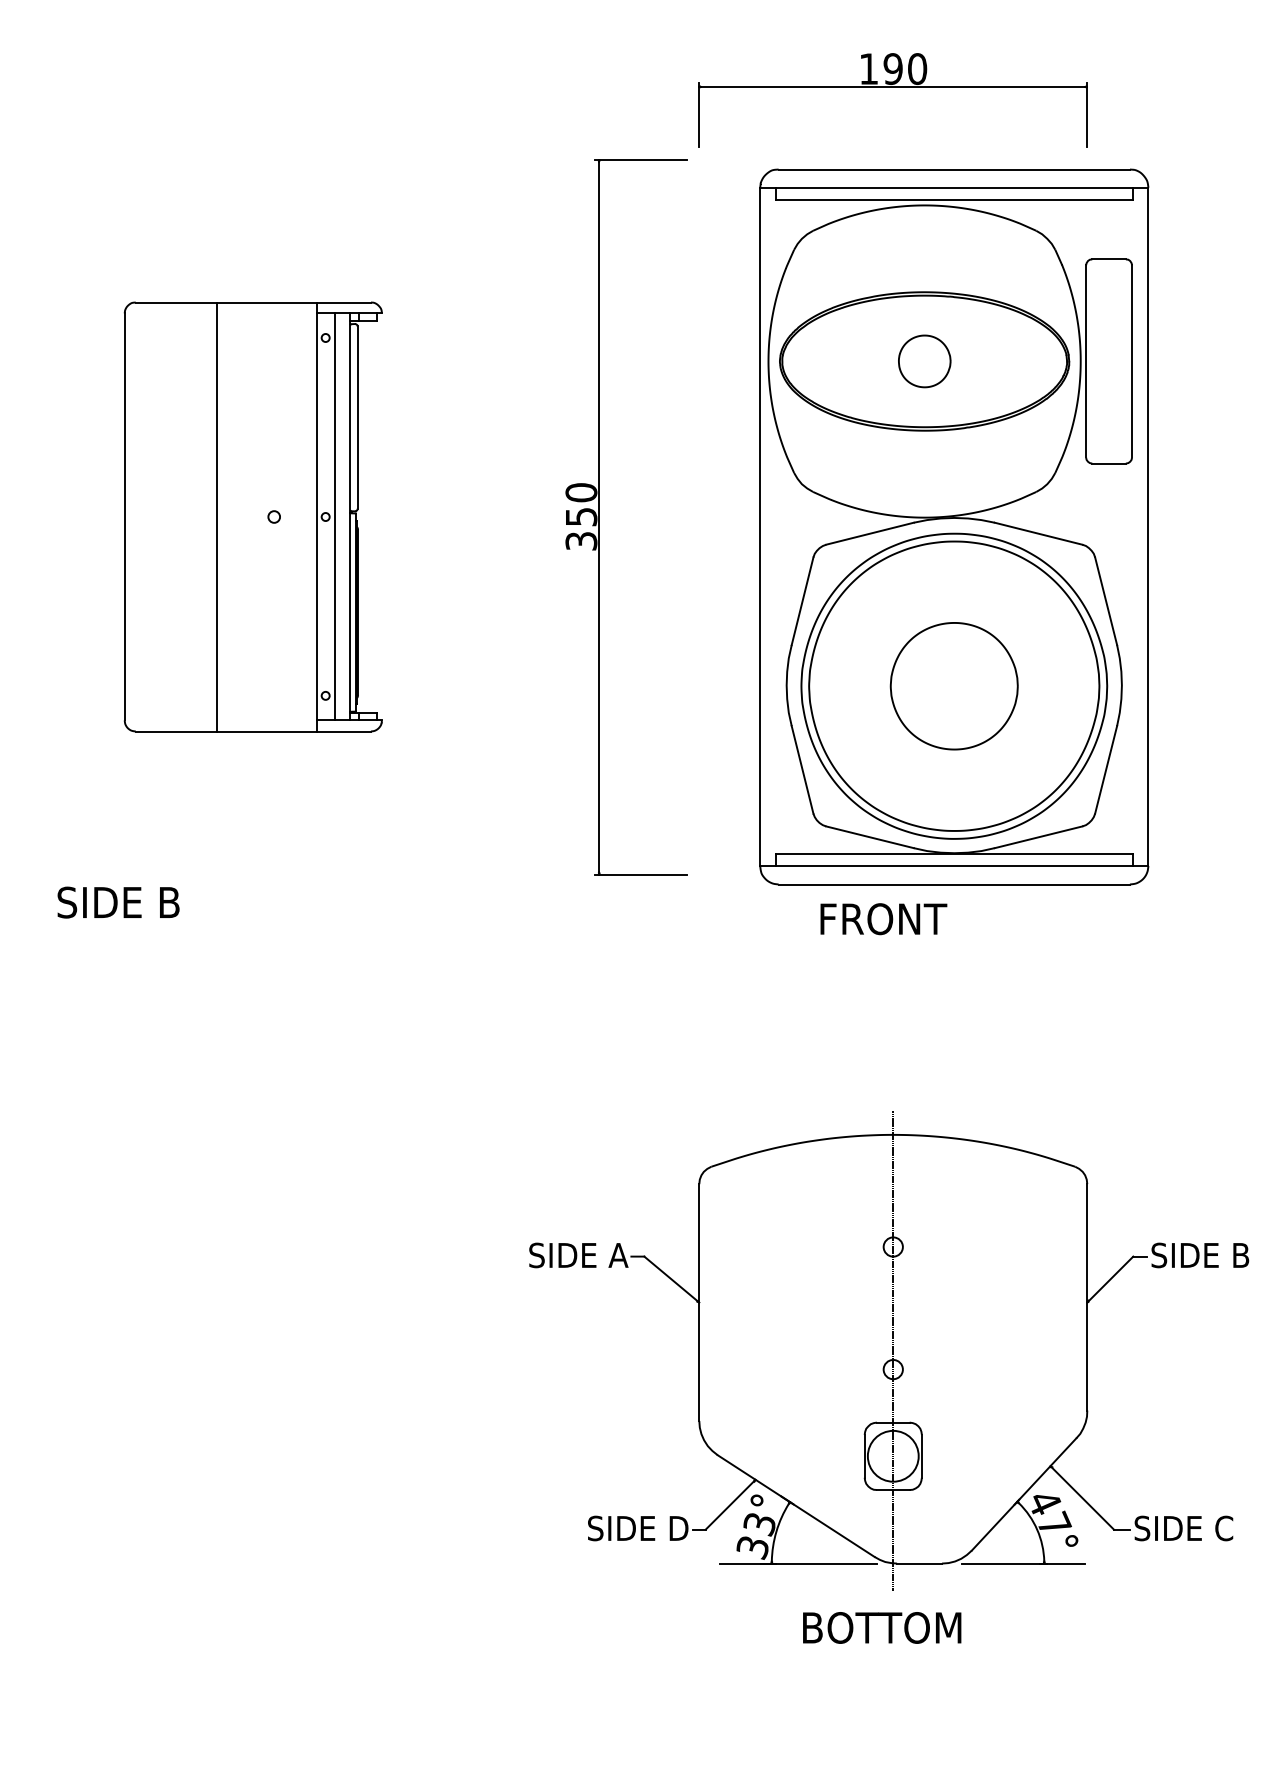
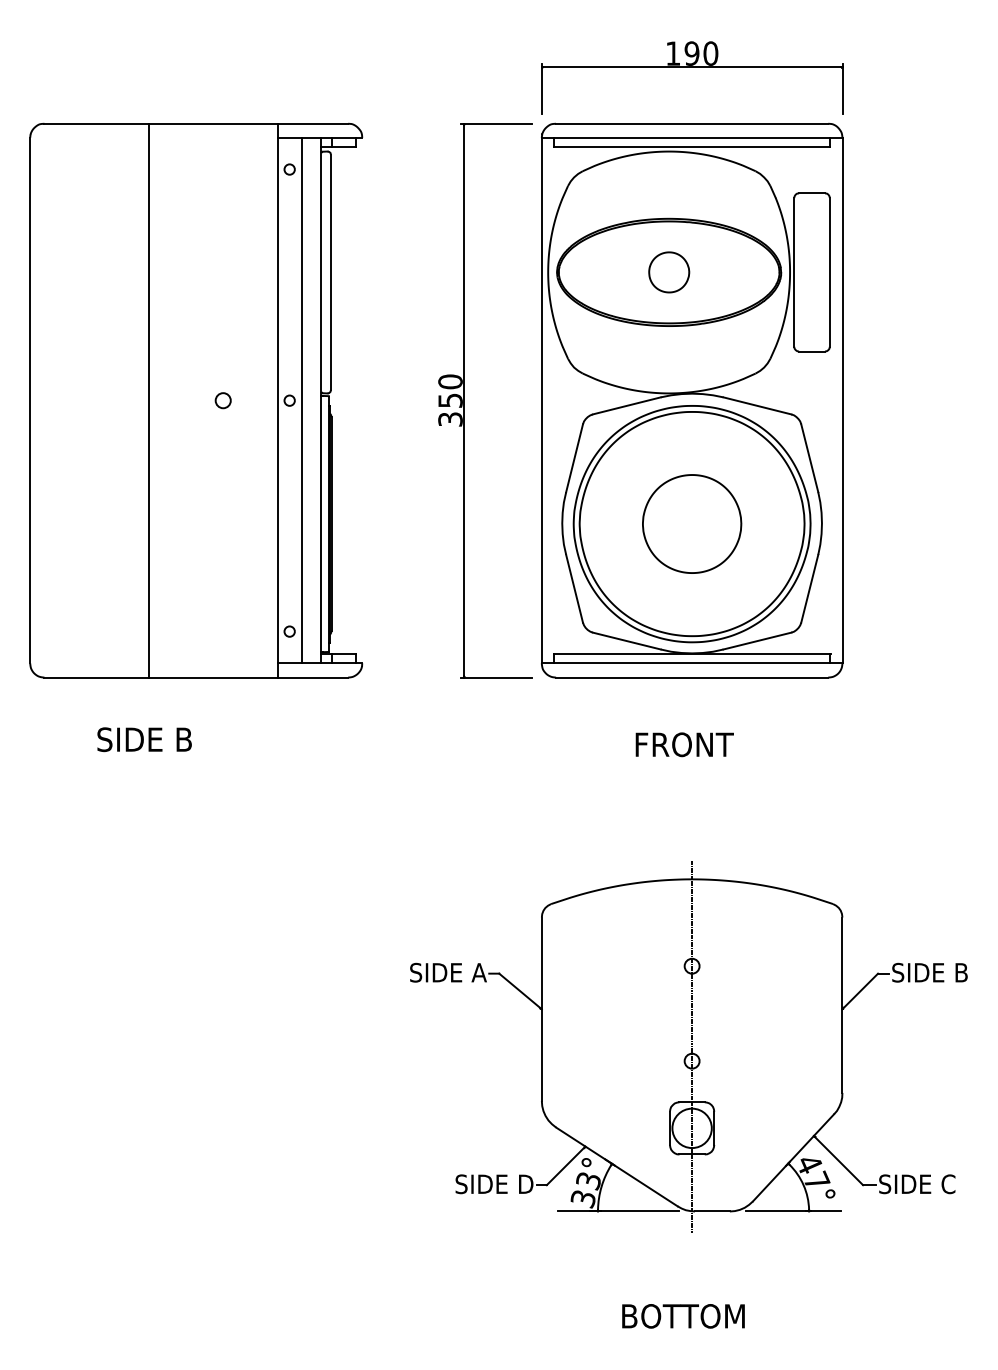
part: (253, 516) -> (196, 400), size x1.67
part: (954, 526) -> (692, 400), moved
text: (118, 902) -> (144, 739), moved
text: (883, 919) -> (684, 745), moved
text: (882, 1627) -> (683, 1315), moved

